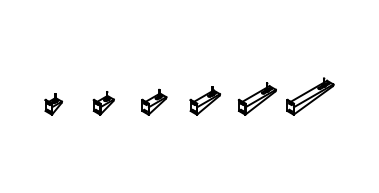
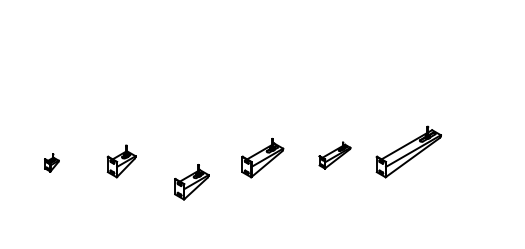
part: (256, 98) -> (333, 154), size x0.6
part: (154, 101) -> (192, 181), moved
part: (53, 104) -> (51, 163), size x0.6

